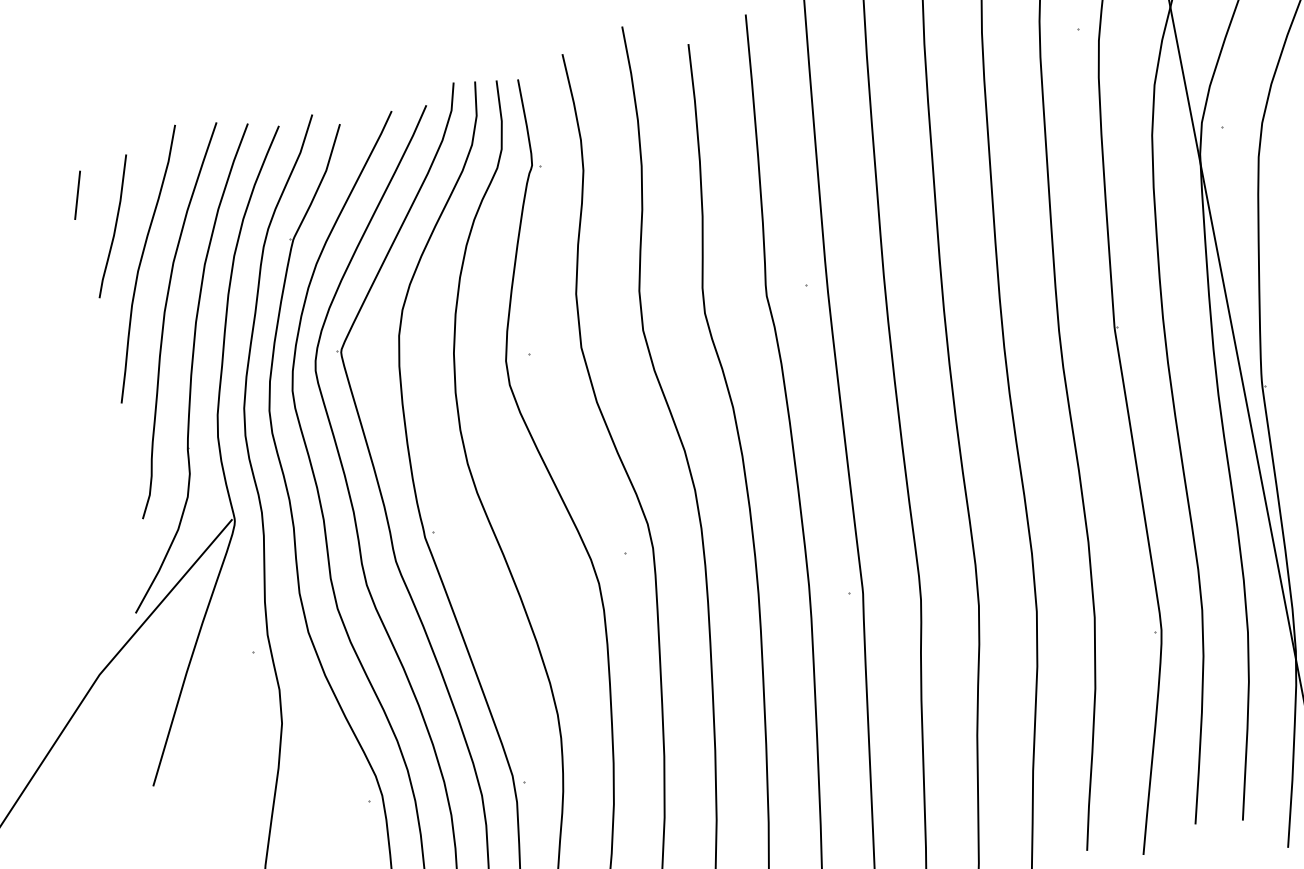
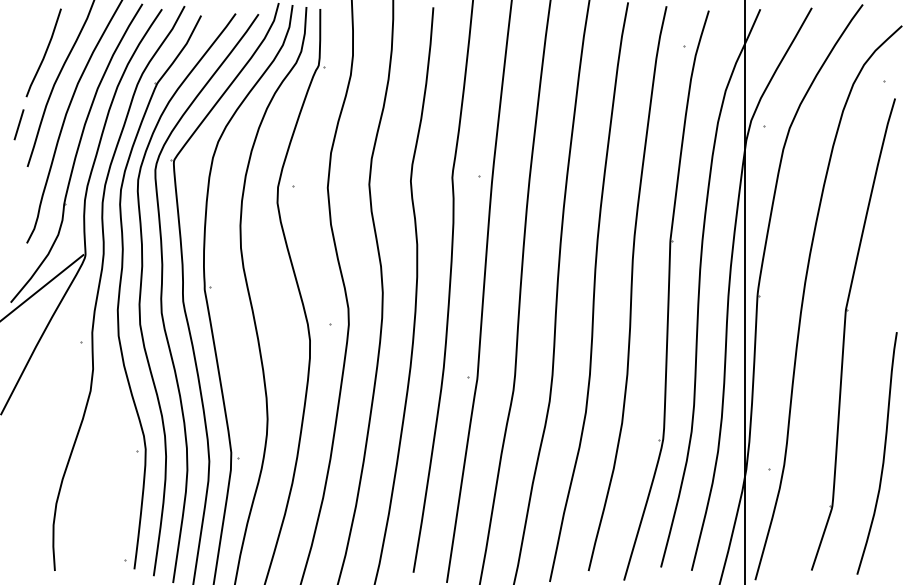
line: (76, 195) -> (18, 124), moved

